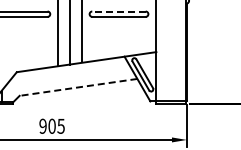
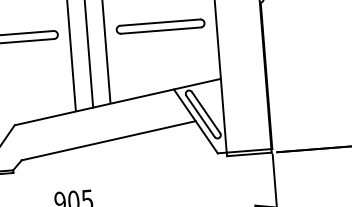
line: (119, 11) -> (161, 22), dashed -> solid
line: (78, 87) -> (108, 140), dashed -> solid

